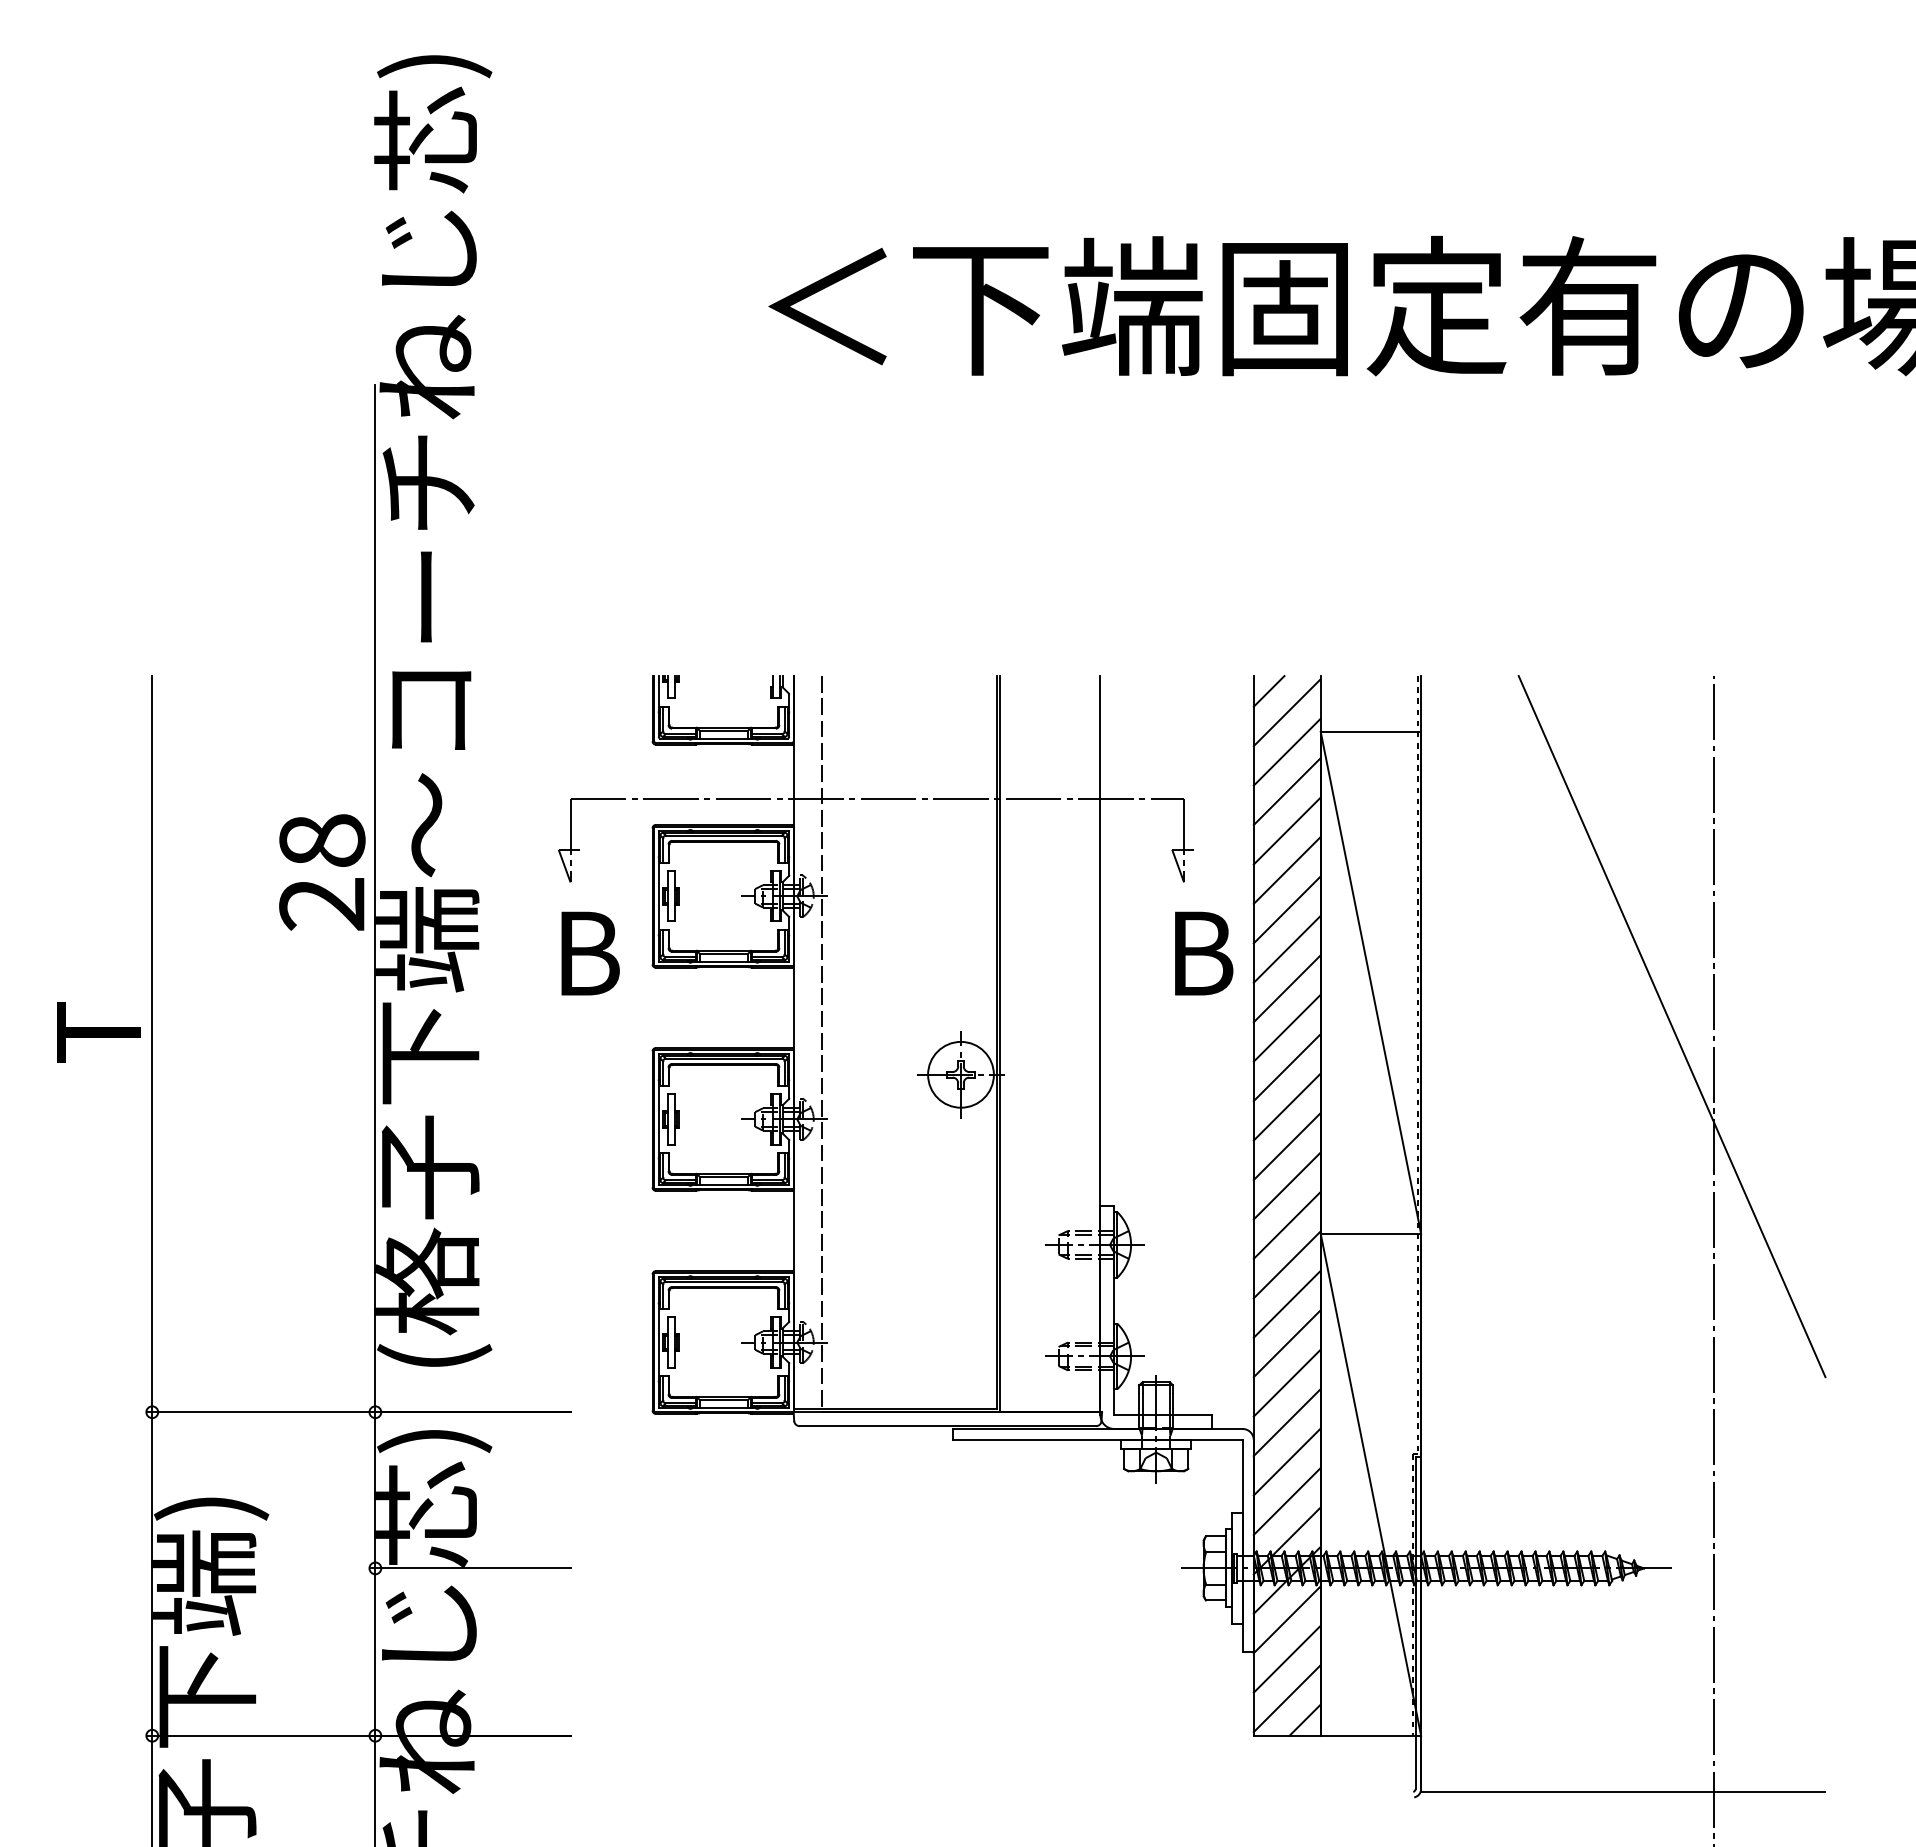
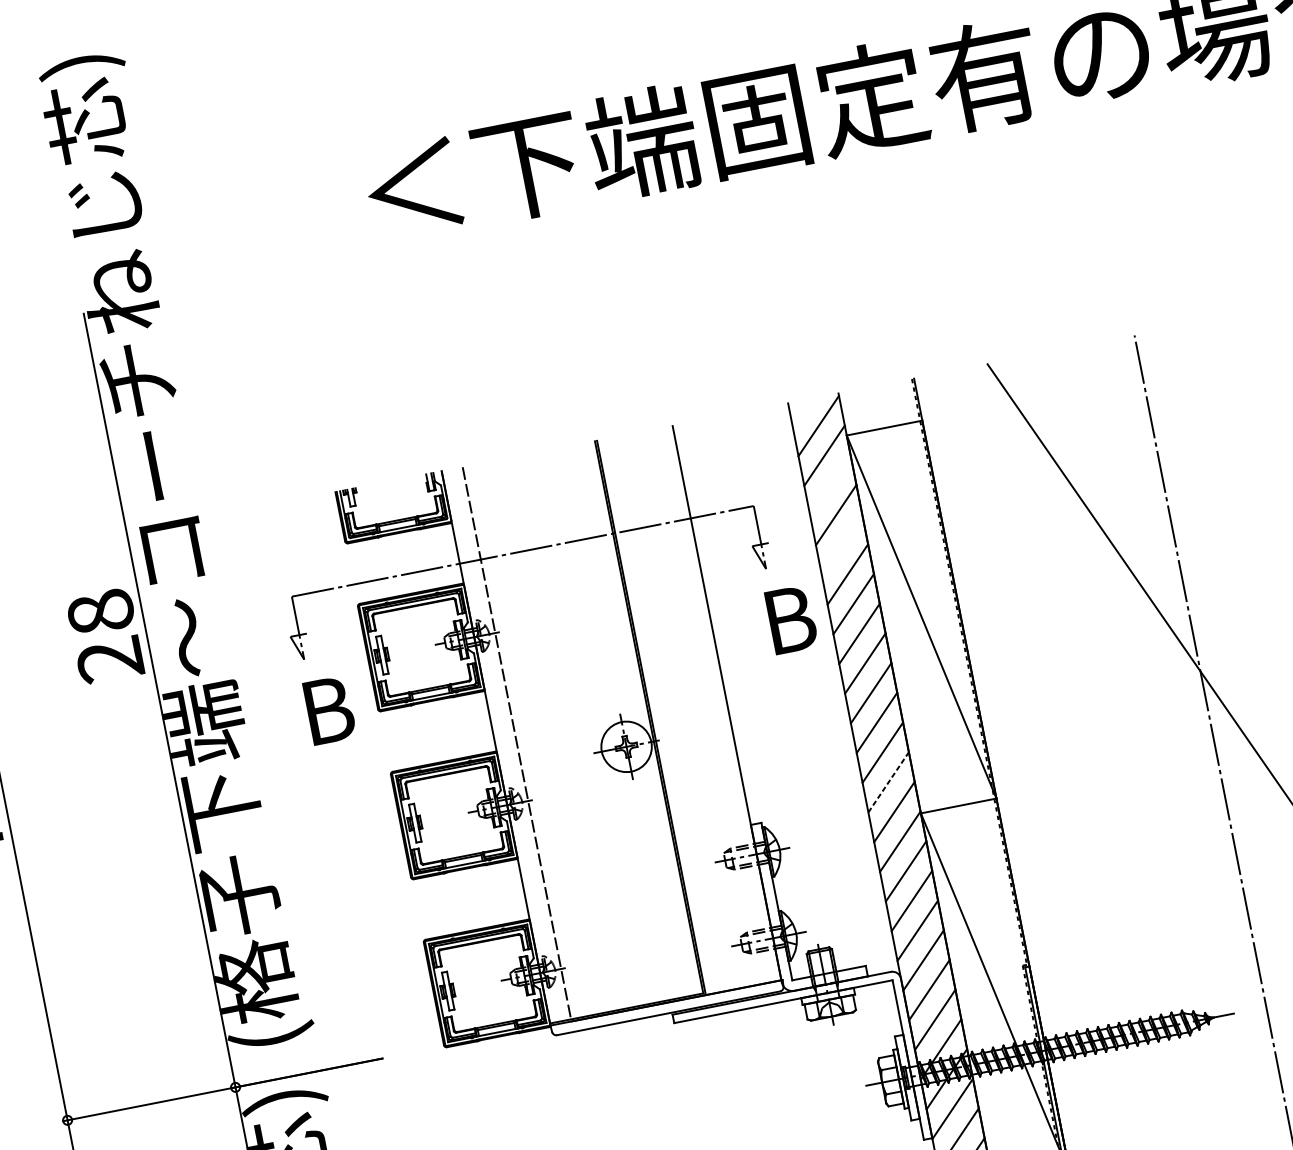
line: (1268, 691) -> (801, 412), removed
line: (1286, 791) -> (829, 485), removed
line: (1286, 870) -> (841, 544), removed
text: (322, 872) -> (105, 636), moved
line: (1287, 1185) -> (888, 781), solid -> dashed

